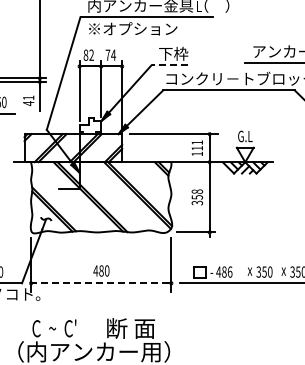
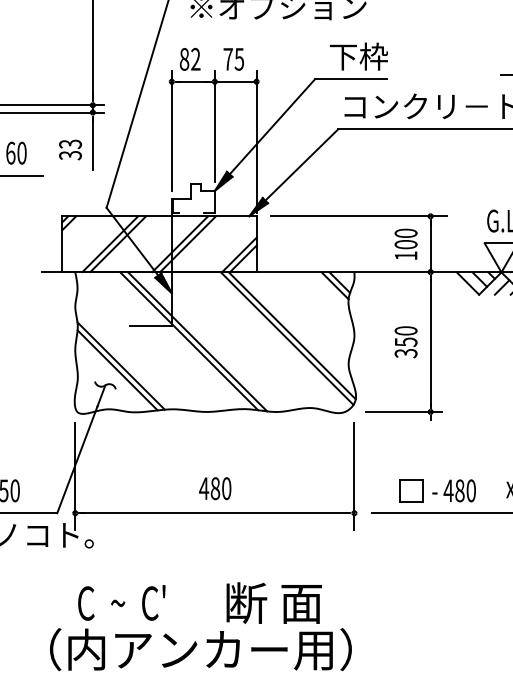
text: (113, 54) -> (239, 57), 74 -> 75
line: (169, 65) -> (350, 79), dashed -> solid
text: (28, 100) -> (70, 149), 41 -> 33
text: (197, 145) -> (406, 238), 111 -> 100
text: (197, 191) -> (406, 330), 358 -> 350
text: (230, 271) -> (472, 489), 486 -> 480
line: (100, 283) -> (213, 513), dashed -> solid

